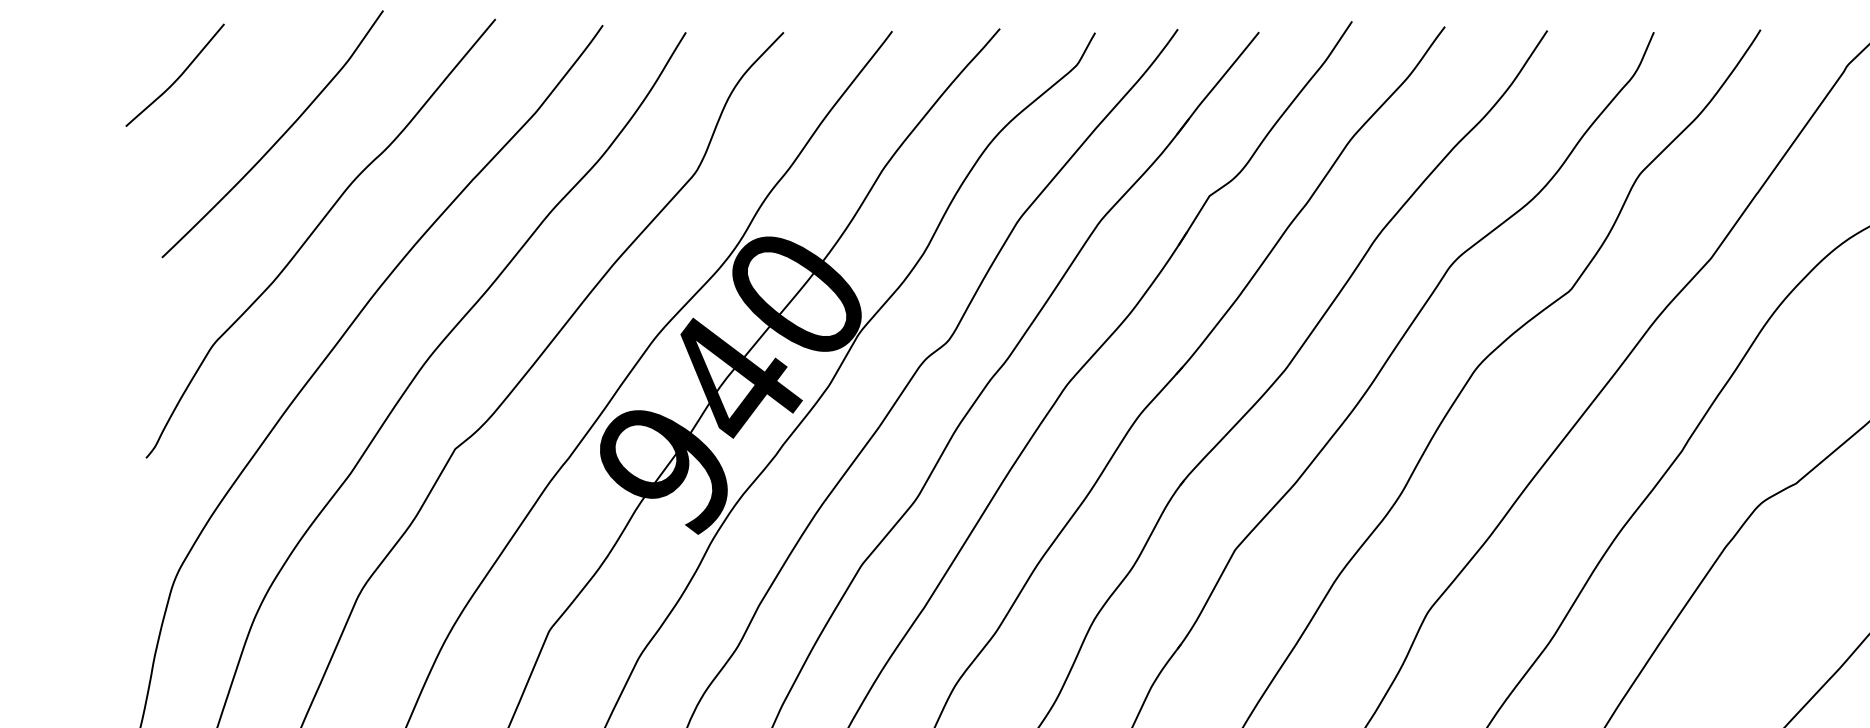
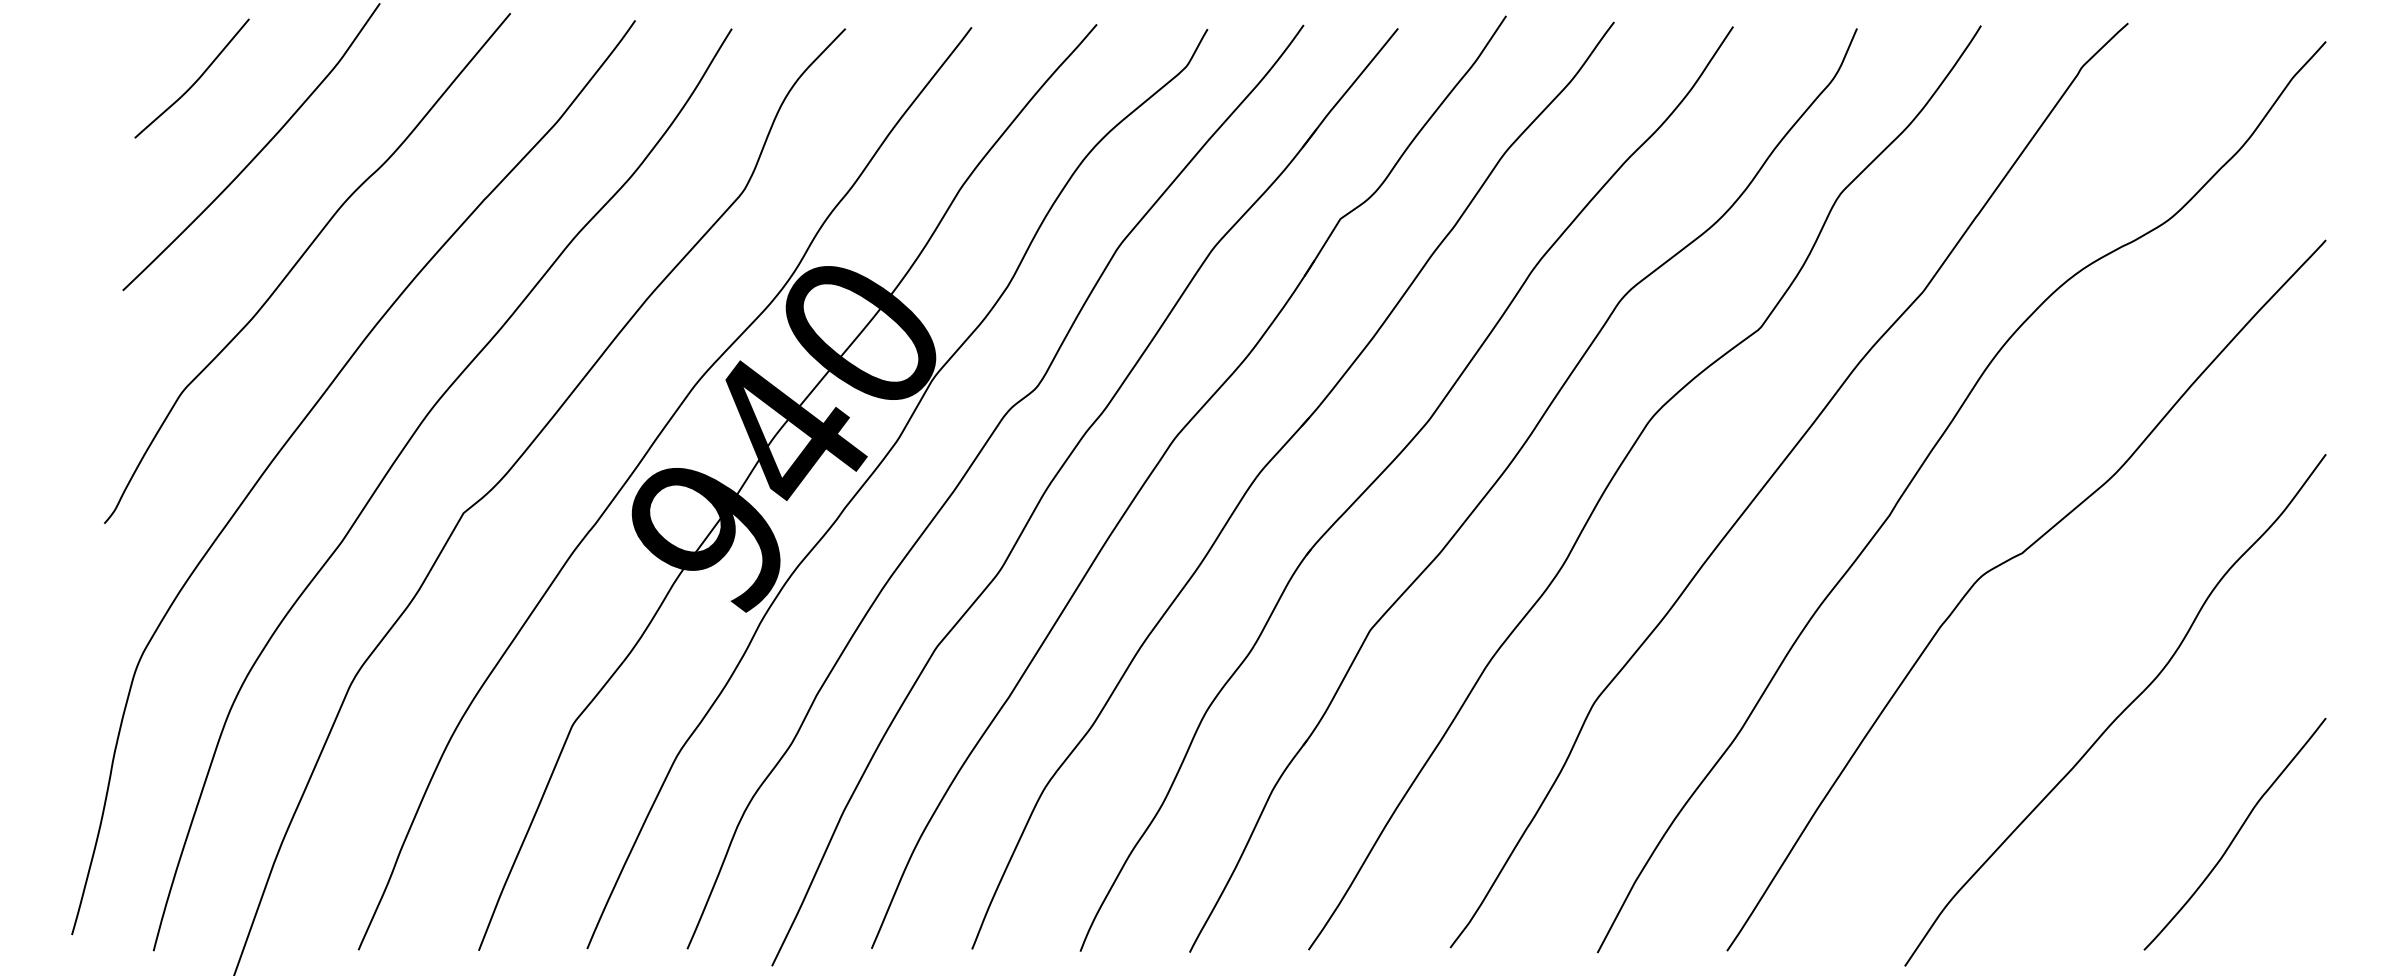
curve: (178, 77) -> (195, 81), moved

